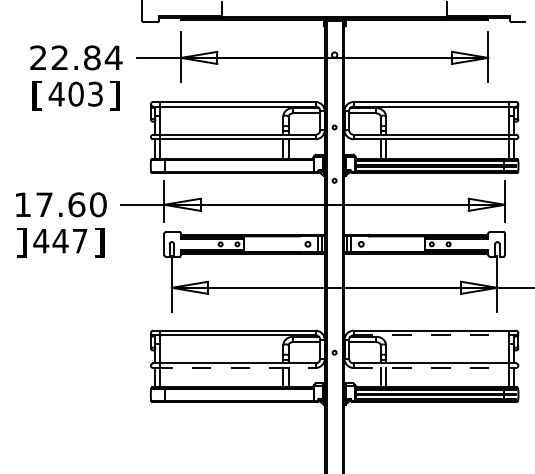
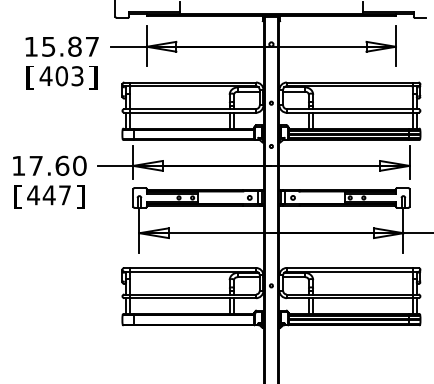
text: (76, 57) -> (62, 46), 22.84 -> 15.87
text: (21, 242) -> (17, 196), ] -> [
line: (435, 335) -> (353, 271), dashed -> solid
line: (234, 368) -> (190, 298), dashed -> solid
line: (435, 368) -> (353, 298), dashed -> solid

